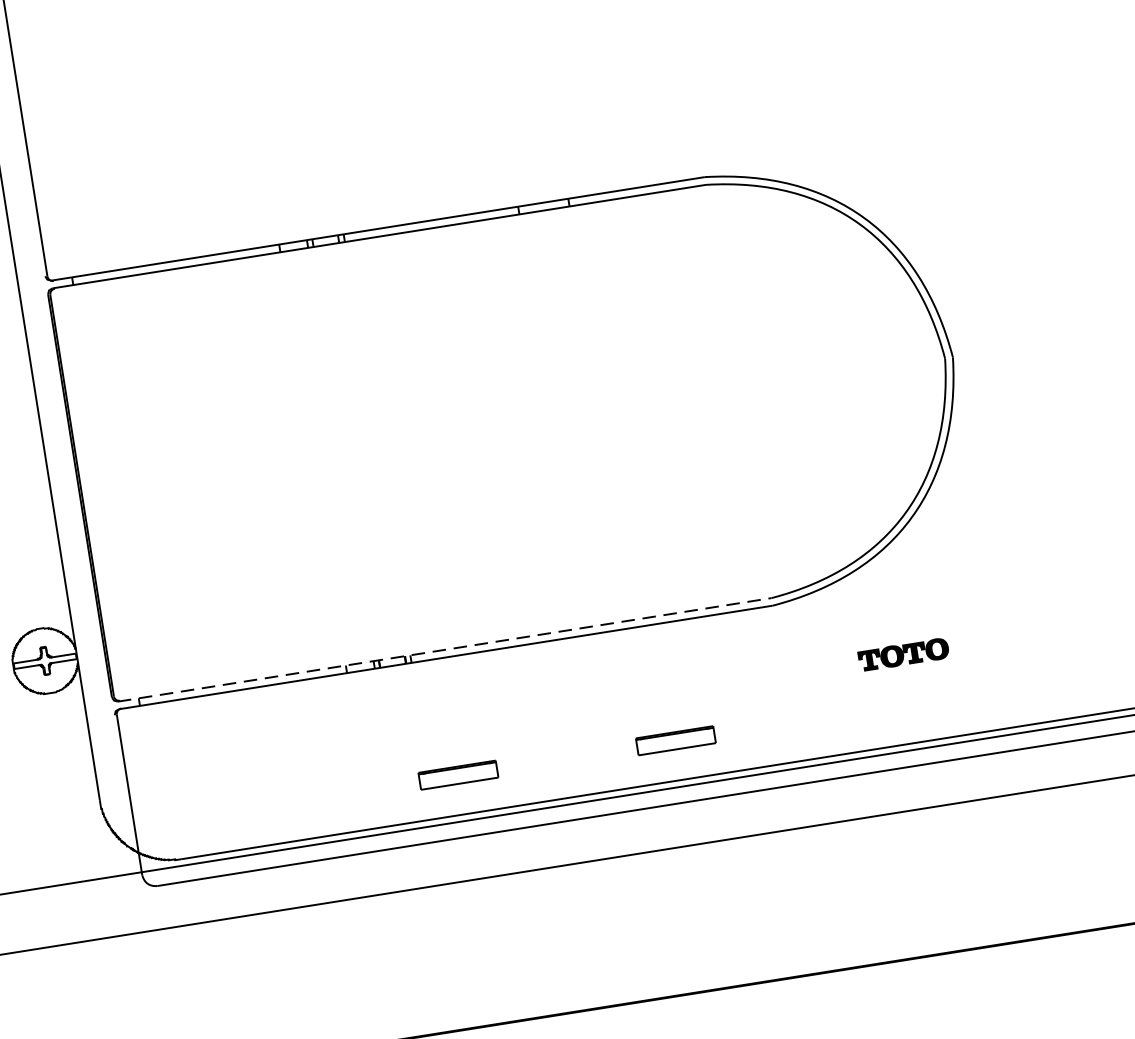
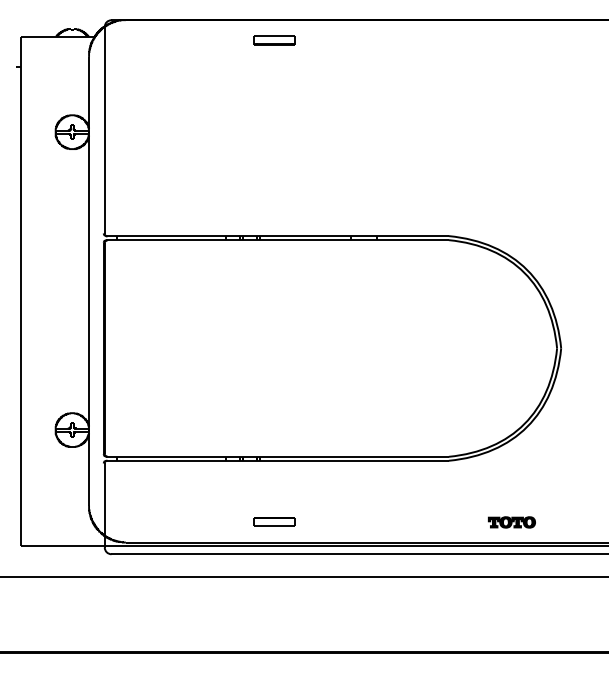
line: (446, 649) -> (278, 456), dashed -> solid
part: (902, 654) -> (511, 522), moved
part: (675, 739) -> (388, 521), removed

